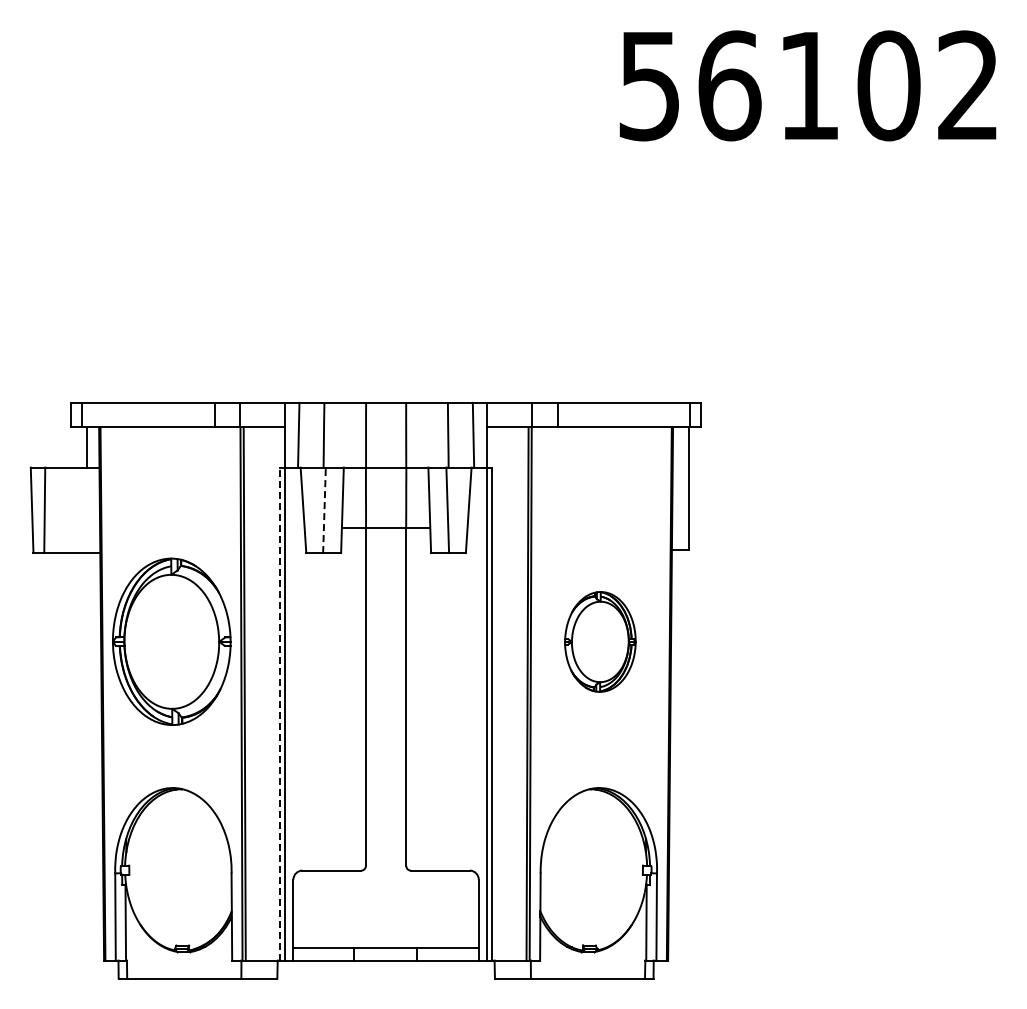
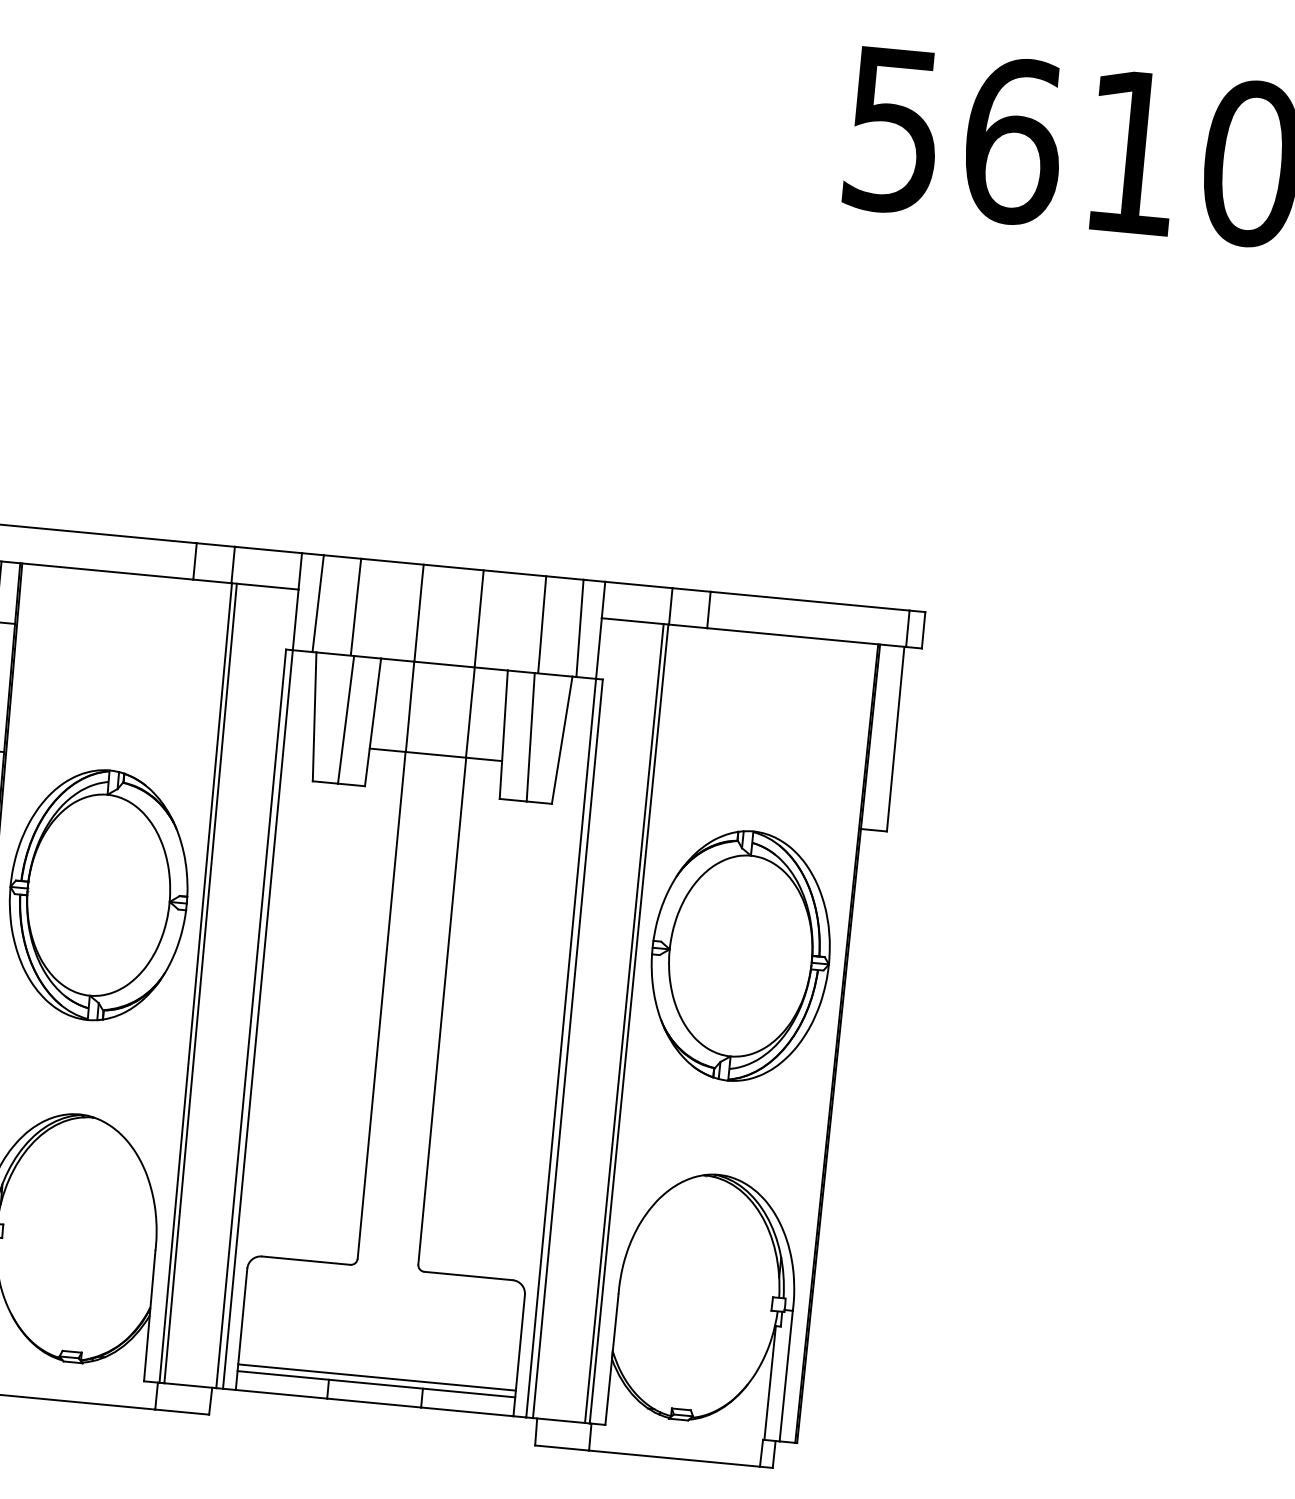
line: (324, 510) -> (346, 720), dashed -> solid
part: (600, 641) -> (741, 955), size x1.67
line: (280, 713) -> (251, 1017), dashed -> solid
line: (385, 943) -> (376, 1377), added

